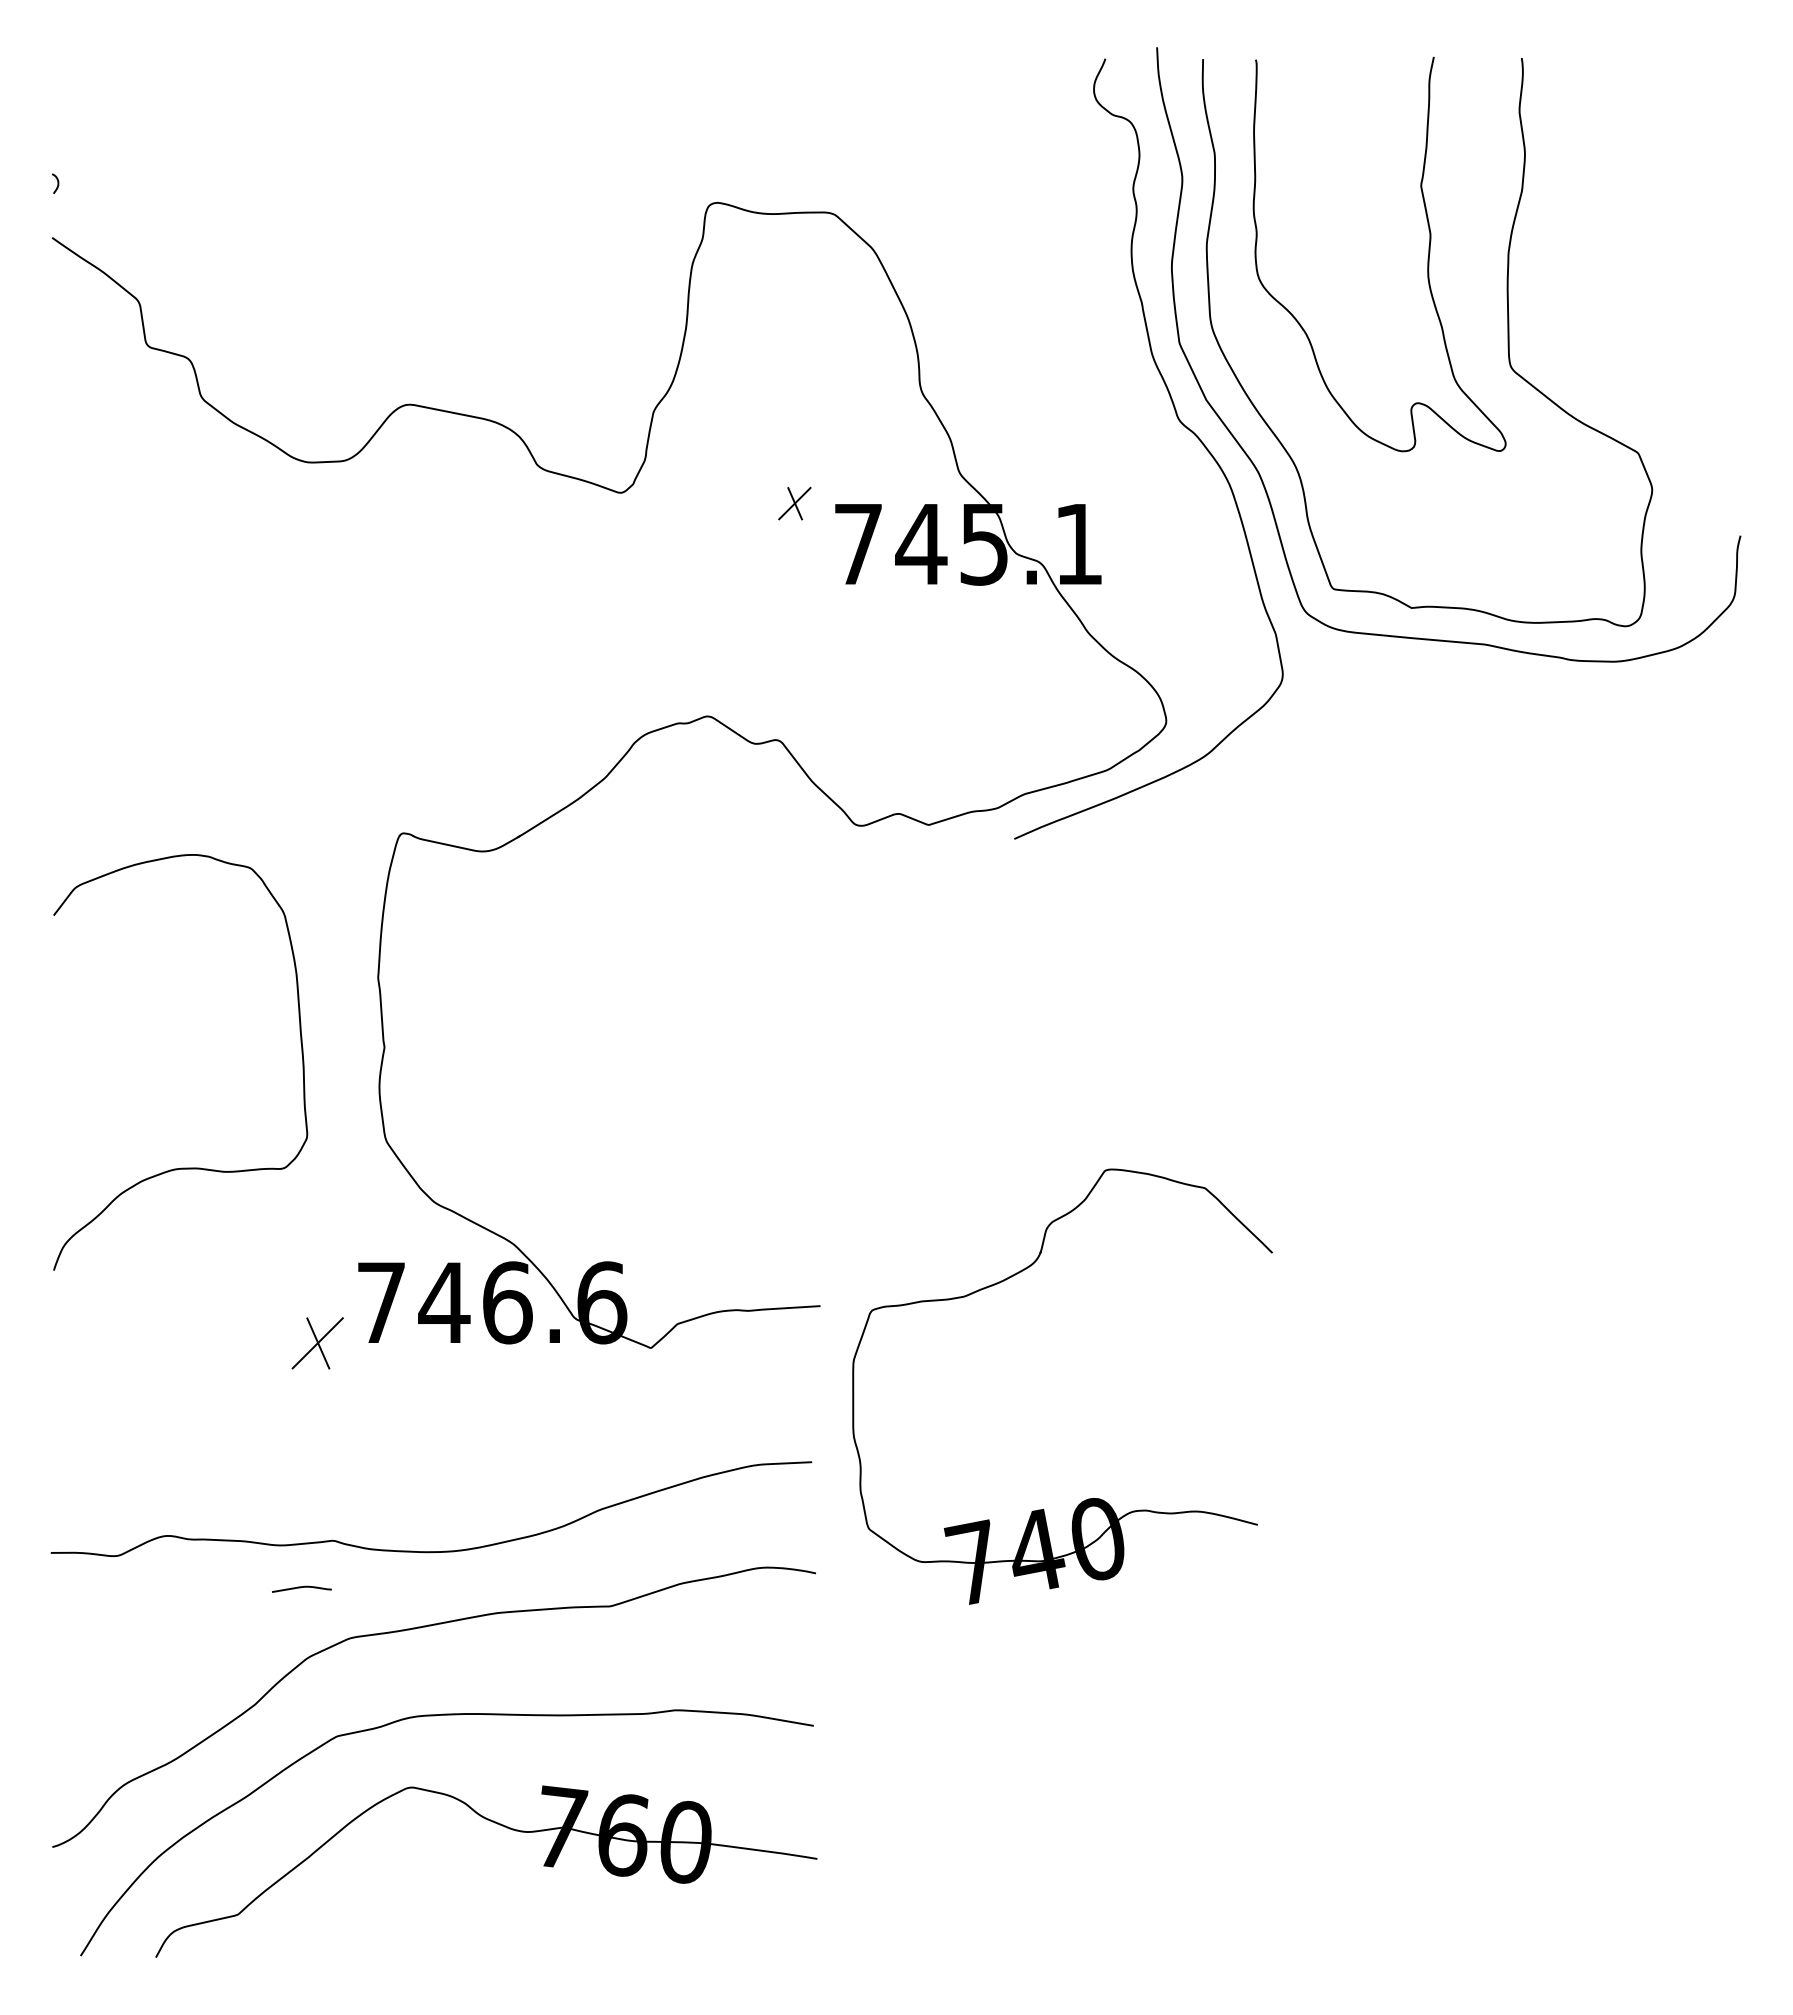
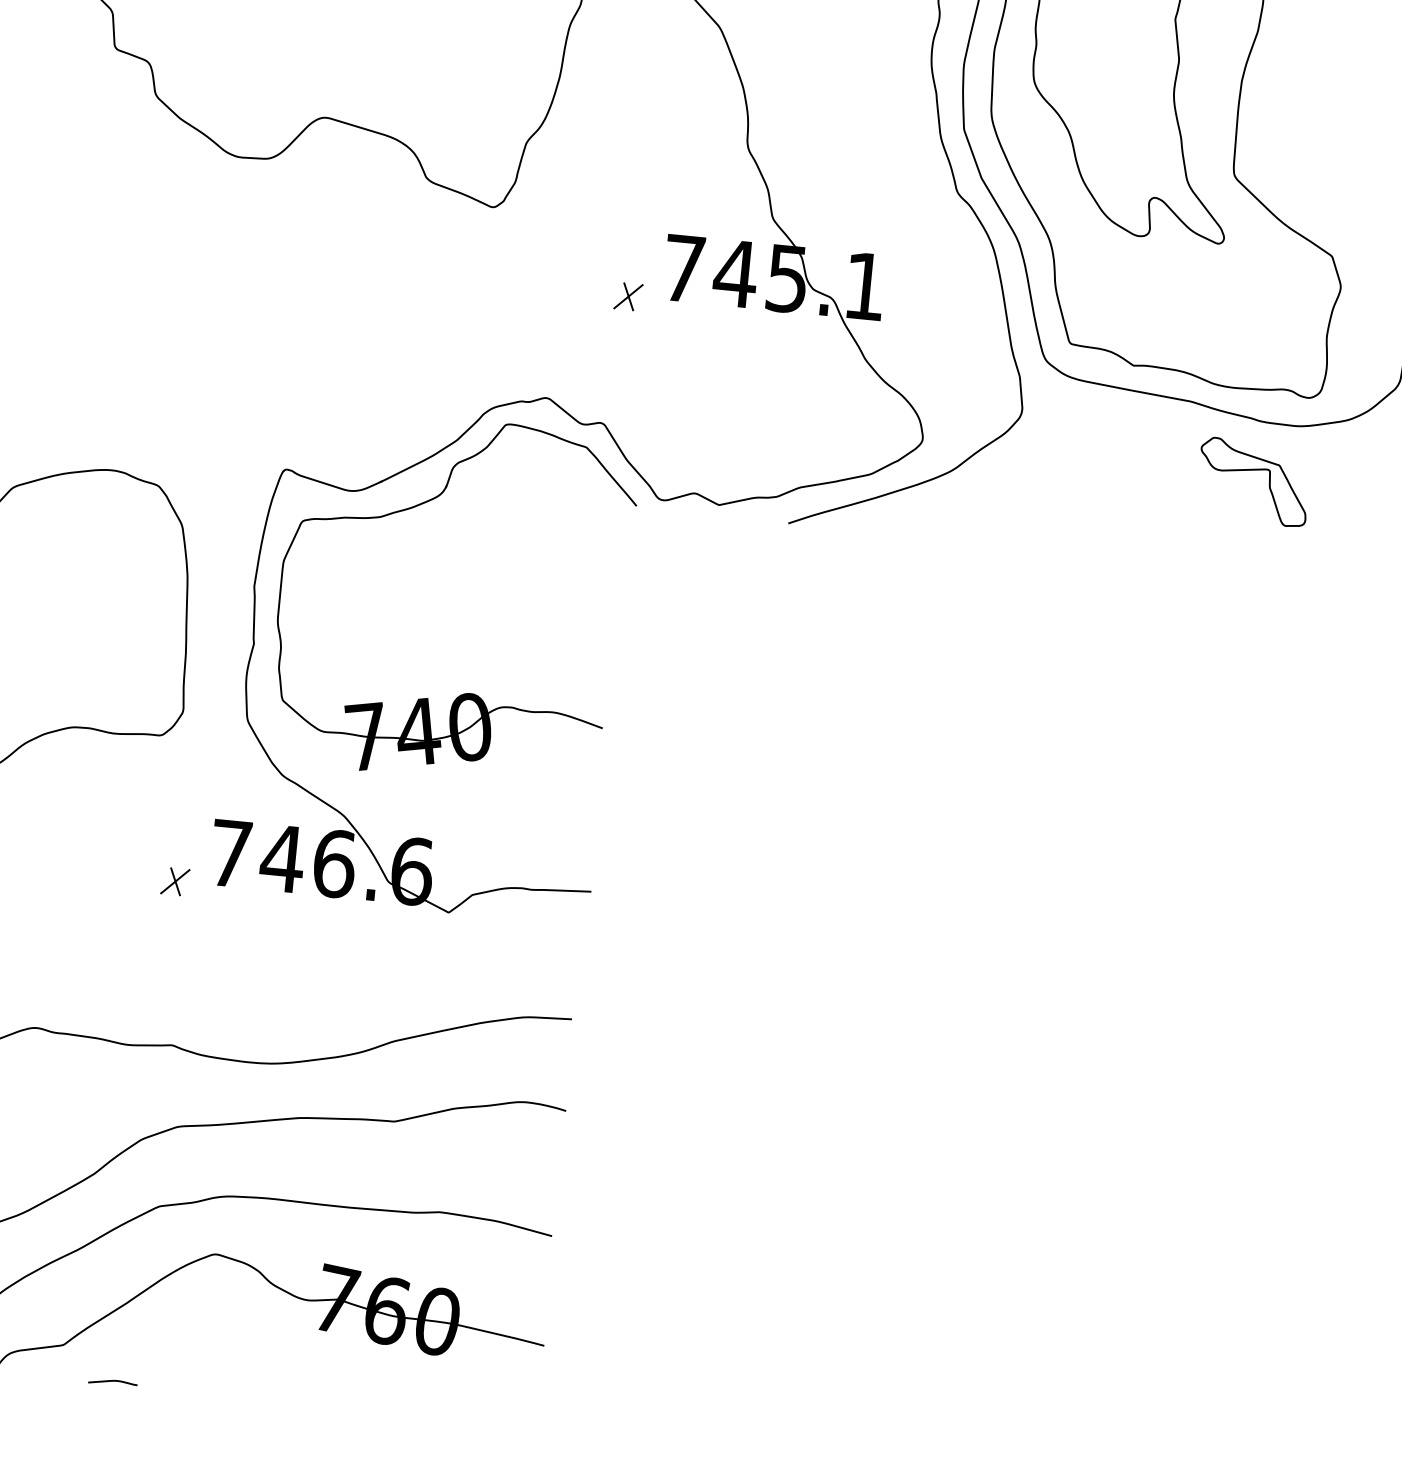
part: (794, 503) -> (628, 296), moved
part: (1569, 720) -> (1254, 470), added
part: (317, 1342) -> (175, 881), size x0.62
part: (1088, 1498) -> (465, 693), moved
curve: (301, 1587) -> (112, 1381), moved

